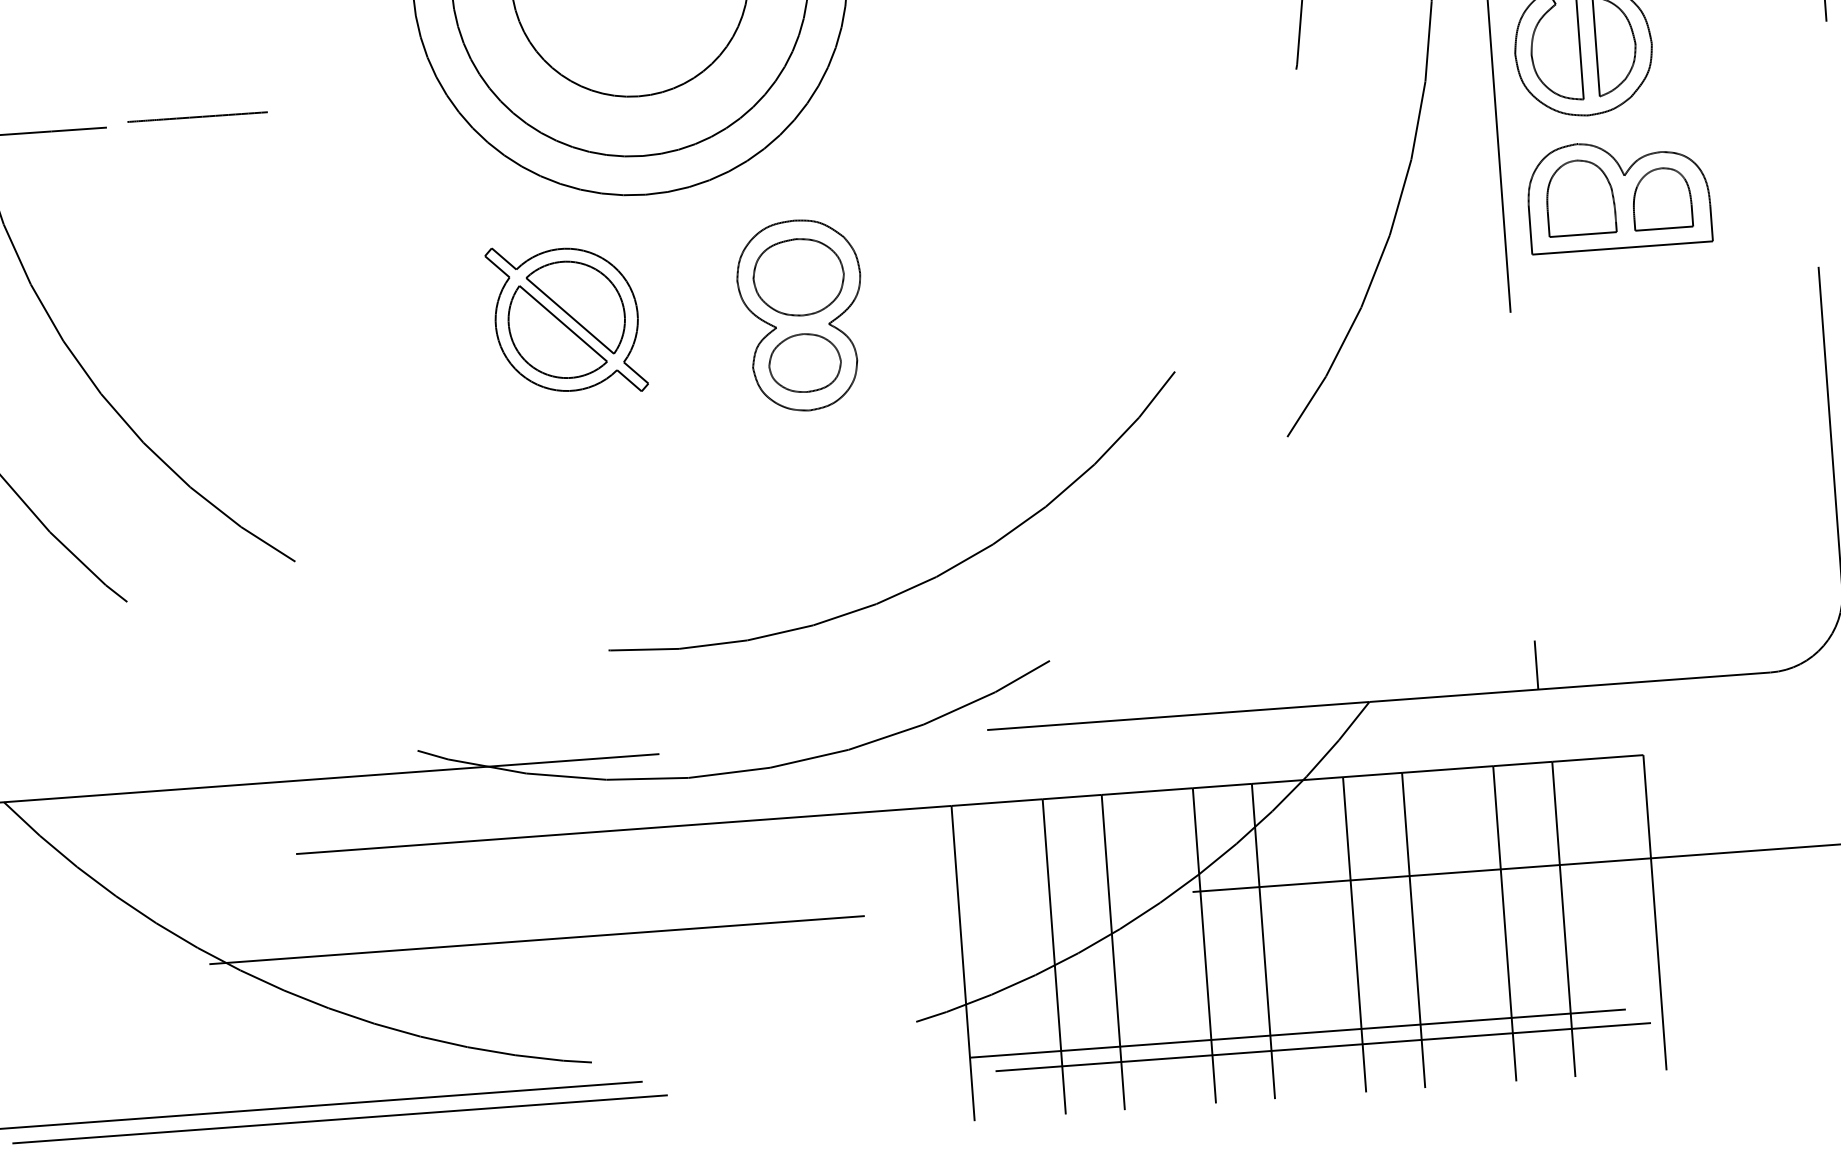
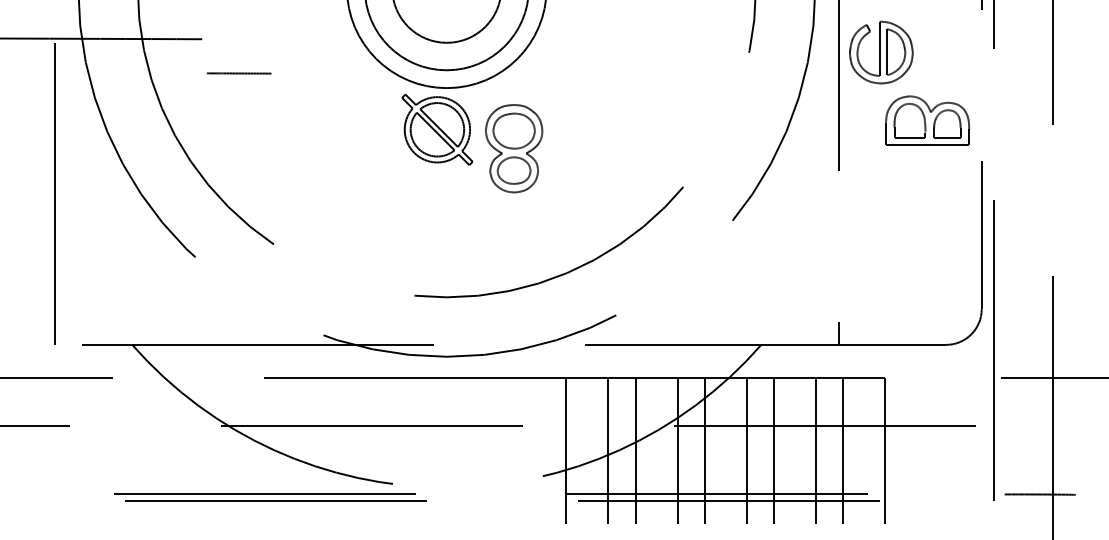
line: (196, 117) -> (238, 73), moved
part: (1618, 193) -> (927, 120), moved
part: (566, 319) -> (437, 129), moved

